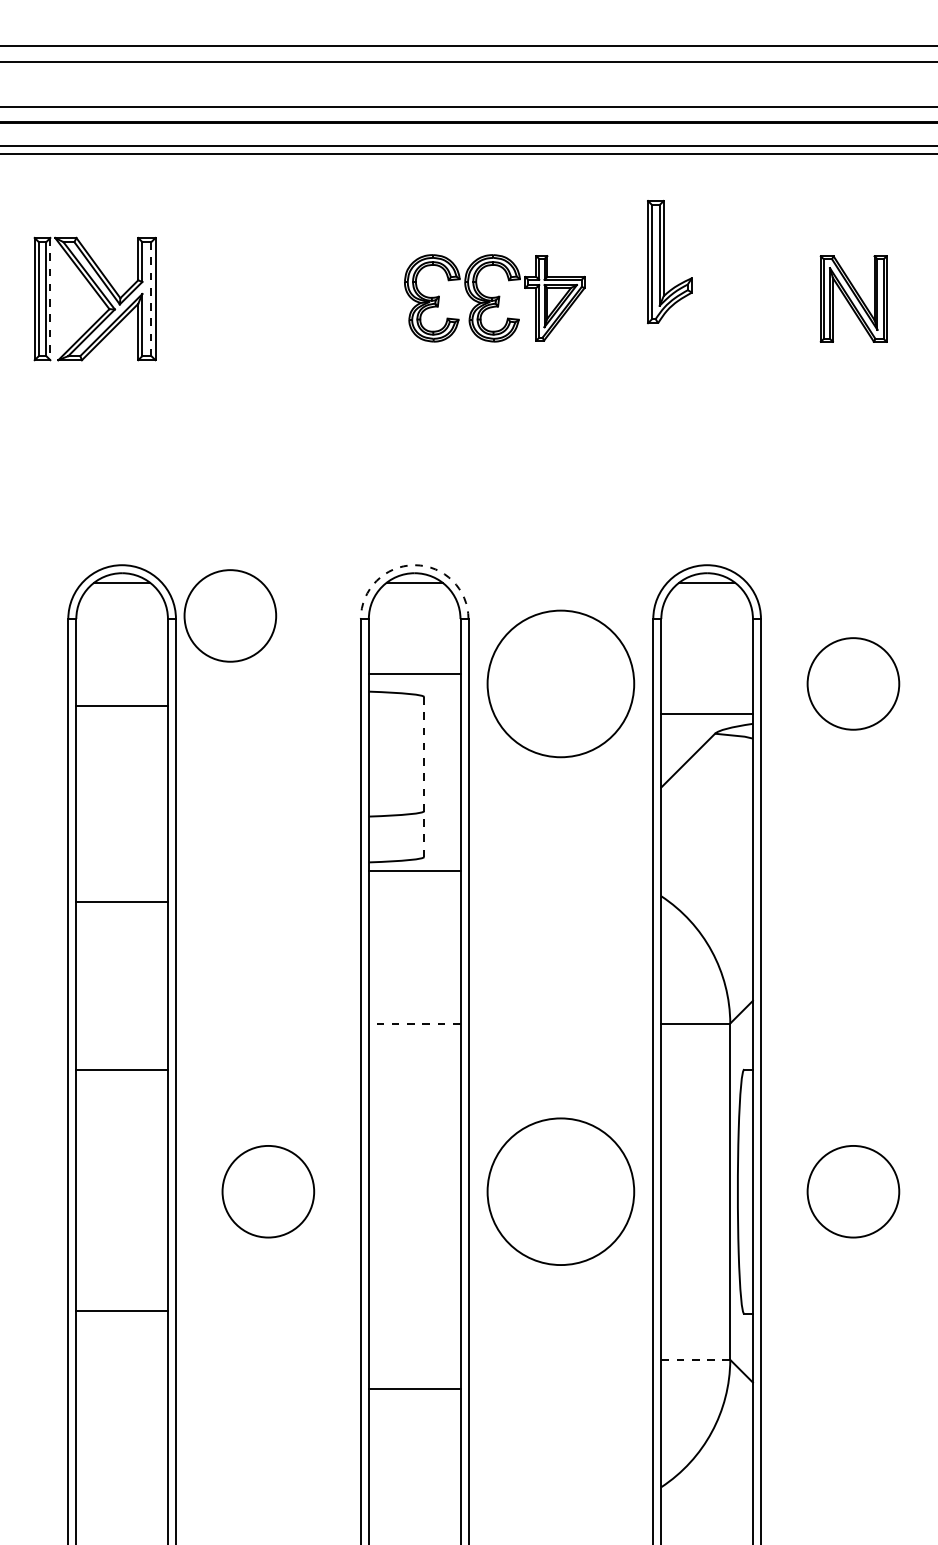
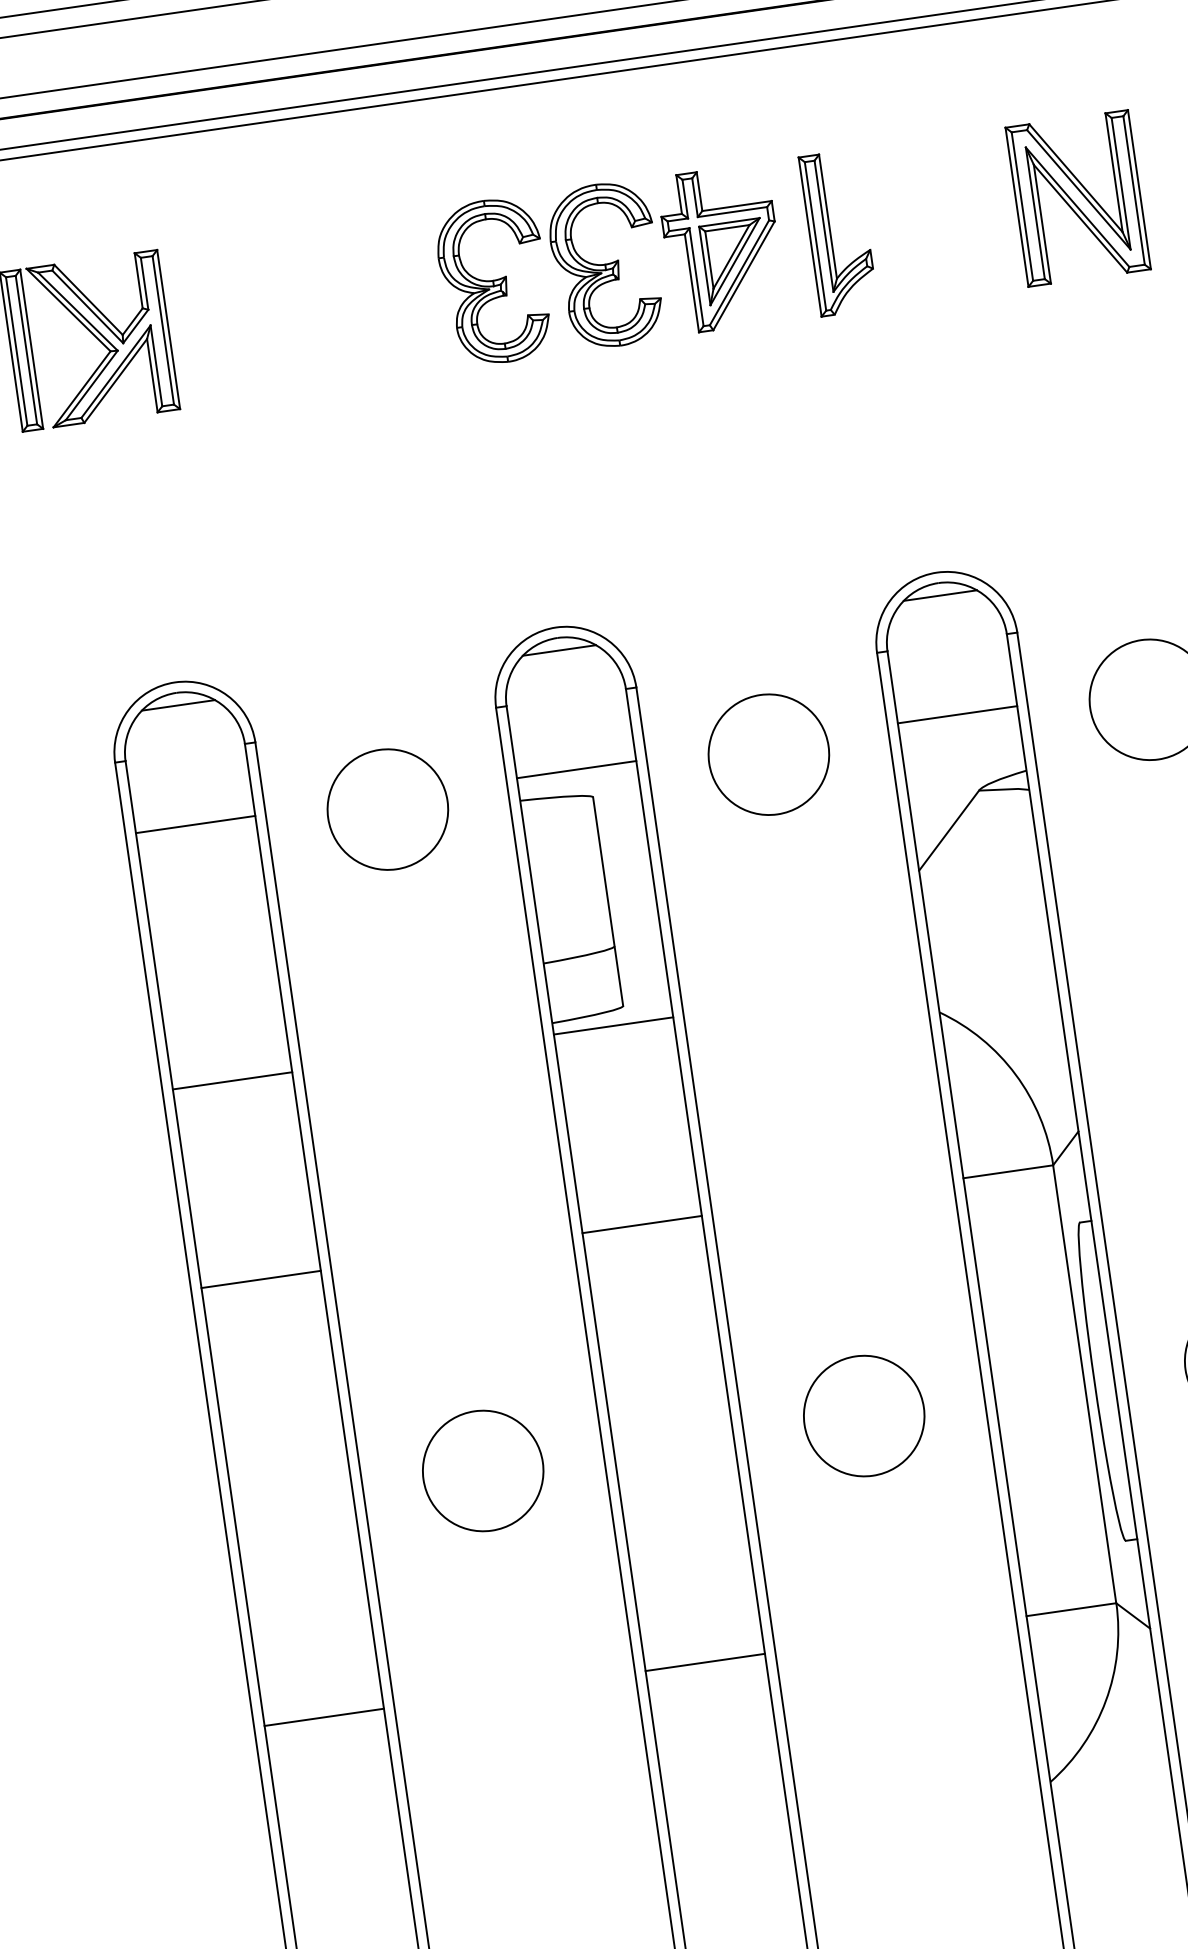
part: (669, 261) -> (837, 232), moved
part: (494, 298) -> (610, 265), size x1.43
part: (853, 298) -> (1077, 197), size x1.43
line: (50, 299) -> (31, 349), dashed -> solid
line: (151, 299) -> (163, 330), dashed -> solid
arc: (414, 565) -> (555, 627), dashed -> solid
circle: (230, 615) -> (387, 809), moved
circle: (560, 683) -> (768, 754), size x0.62
line: (121, 706) -> (194, 824), moved
line: (706, 714) -> (956, 715), moved
line: (424, 777) -> (608, 902), dashed -> solid
line: (121, 902) -> (231, 1081), moved
line: (414, 1023) -> (641, 1224), dashed -> solid
line: (121, 1069) -> (260, 1279), moved
circle: (560, 1191) -> (863, 1415), size x0.62
line: (121, 1310) -> (323, 1717), moved
line: (696, 1359) -> (1072, 1609), dashed -> solid
line: (414, 1388) -> (705, 1662), moved

